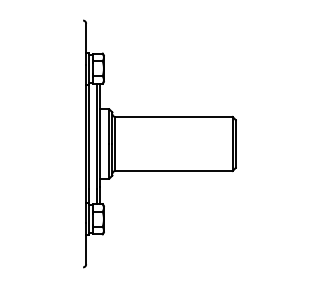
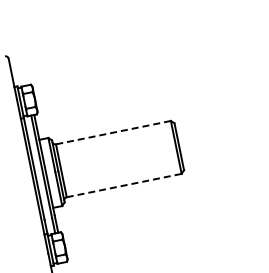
line: (174, 117) -> (113, 133), solid -> dashed
line: (174, 170) -> (124, 185), solid -> dashed

